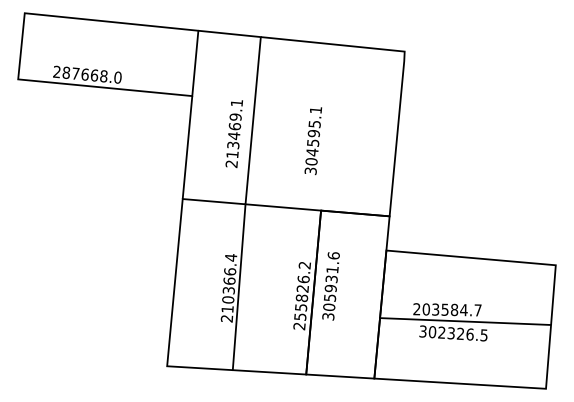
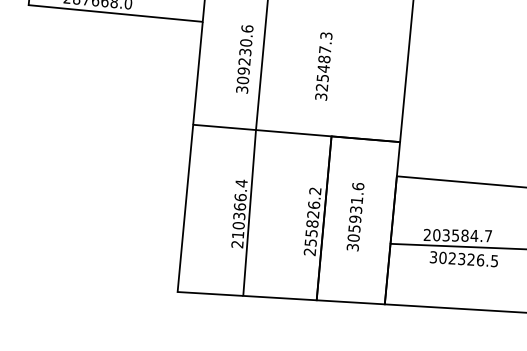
text: (234, 133) -> (244, 59), 213469.1 -> 309230.6
text: (313, 135) -> (323, 61), 304595.1 -> 325487.3
text: (330, 286) -> (354, 217), moved

